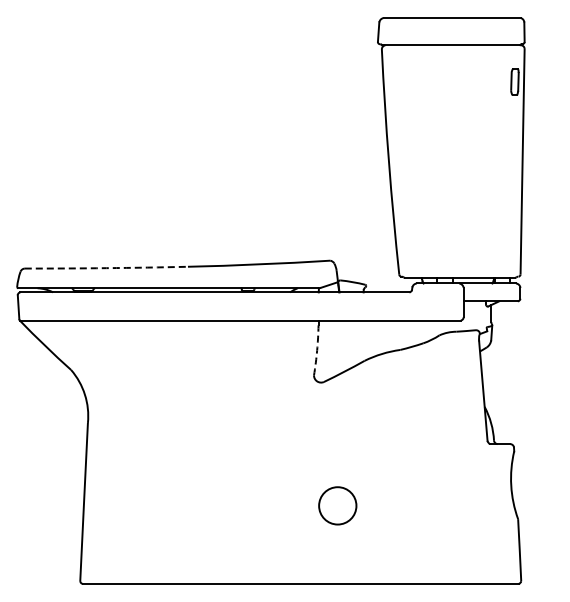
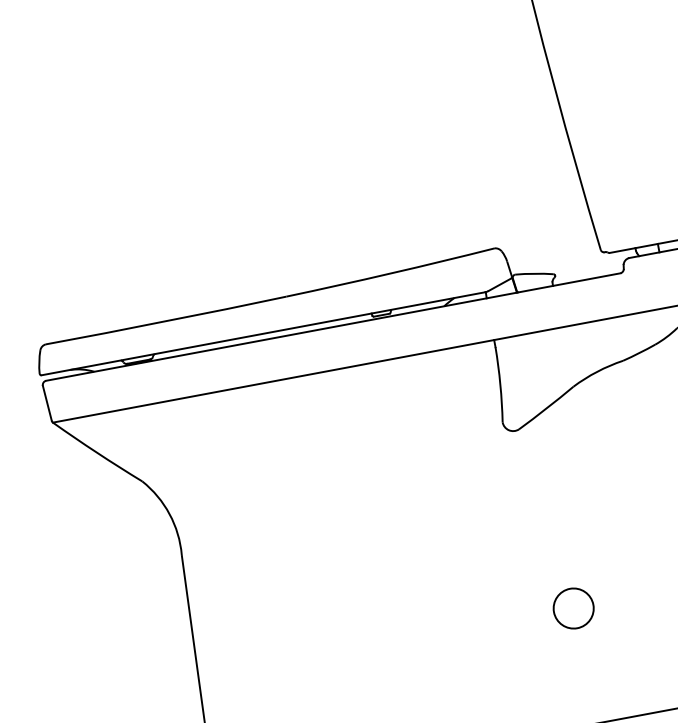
arc: (106, 268) -> (166, 321), dashed -> solid
arc: (317, 350) -> (500, 384), dashed -> solid
circle: (337, 505) -> (573, 607), size x0.71

